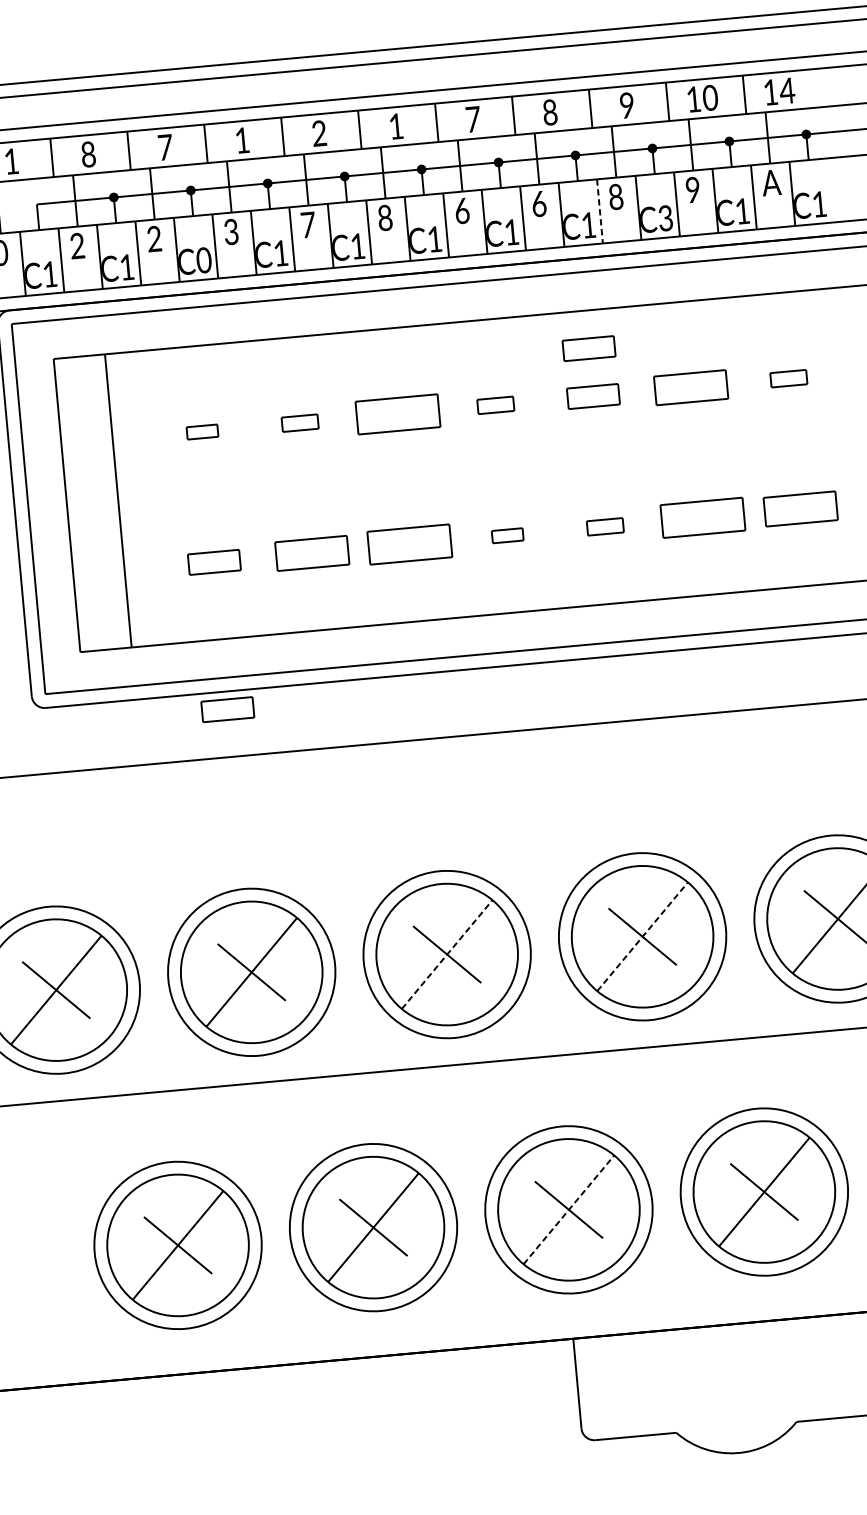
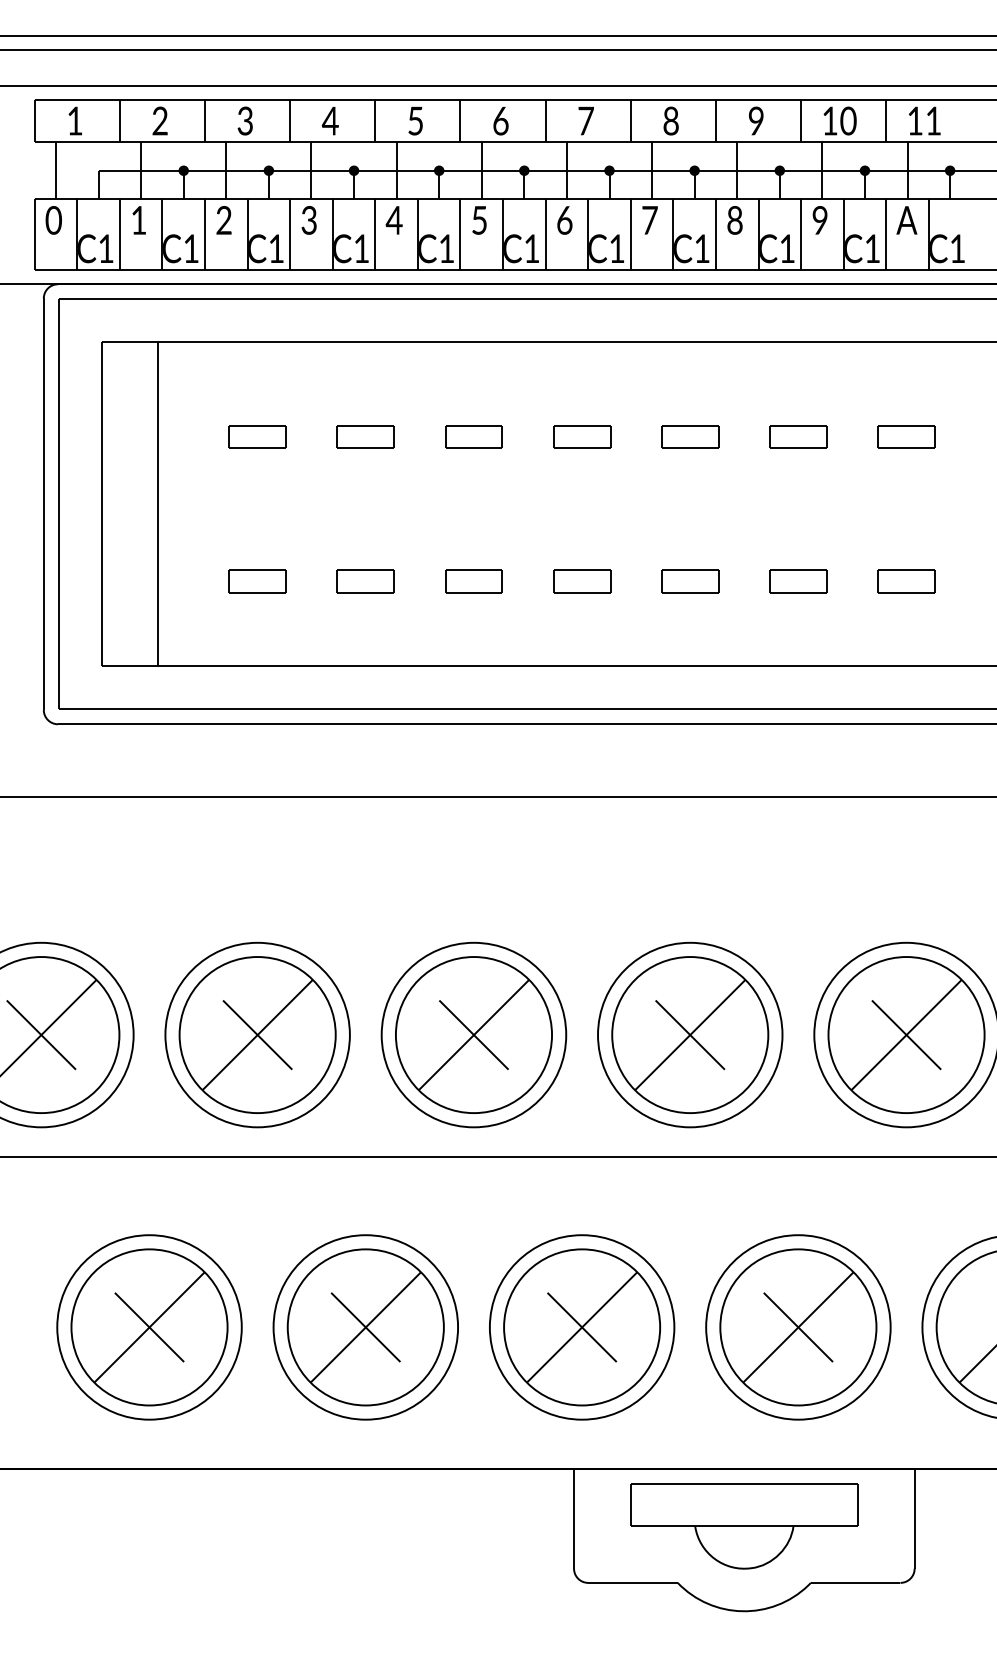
text: (787, 90) -> (933, 120), 14 -> 11
text: (395, 126) -> (500, 120), 1 -> 6
text: (319, 133) -> (415, 120), 2 -> 5
text: (241, 140) -> (329, 120), 1 -> 4
text: (165, 146) -> (245, 120), 7 -> 3
text: (87, 154) -> (159, 121), 8 -> 2
text: (538, 204) -> (649, 220), 6 -> 7
line: (599, 212) -> (715, 235), dashed -> solid
text: (385, 218) -> (479, 220), 8 -> 5
text: (664, 218) -> (786, 248), C3 -> C1
text: (307, 225) -> (393, 220), 7 -> 4
text: (77, 246) -> (138, 220), 2 -> 1
text: (204, 260) -> (276, 248), C0 -> C1
part: (589, 348) -> (690, 383), removed
part: (788, 378) -> (906, 436), size x1.43
part: (691, 387) -> (798, 436), size x0.71
part: (496, 404) -> (582, 436), size x1.43
part: (397, 413) -> (473, 436), size x0.62
part: (299, 422) -> (365, 436), size x1.43
part: (202, 431) -> (257, 436), size x1.67
part: (800, 509) -> (906, 581), size x0.71
part: (703, 518) -> (798, 581), size x0.62
part: (605, 526) -> (690, 581), size x1.43
part: (507, 535) -> (582, 581), size x1.67
part: (409, 544) -> (473, 581), size x0.62
part: (311, 553) -> (365, 581), size x0.71
part: (227, 709) -> (257, 744), removed
line: (642, 936) -> (690, 1034), dashed -> solid
line: (447, 954) -> (474, 1034), dashed -> solid
line: (569, 1209) -> (582, 1327), dashed -> solid
part: (732, 1376) -> (744, 1526), added

